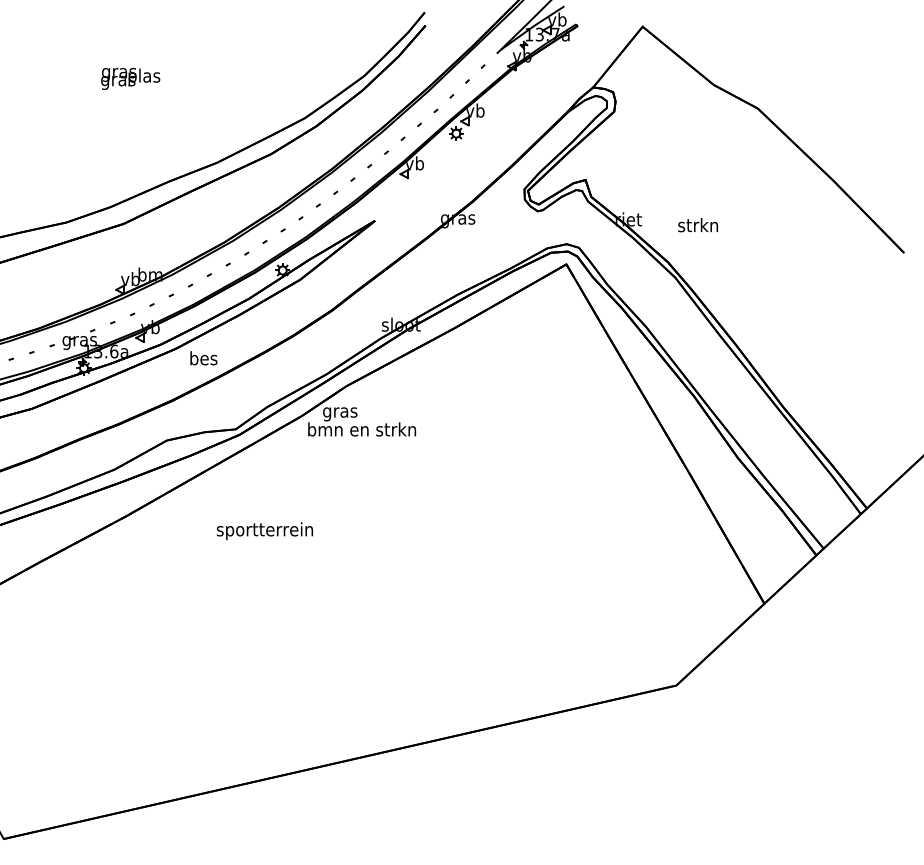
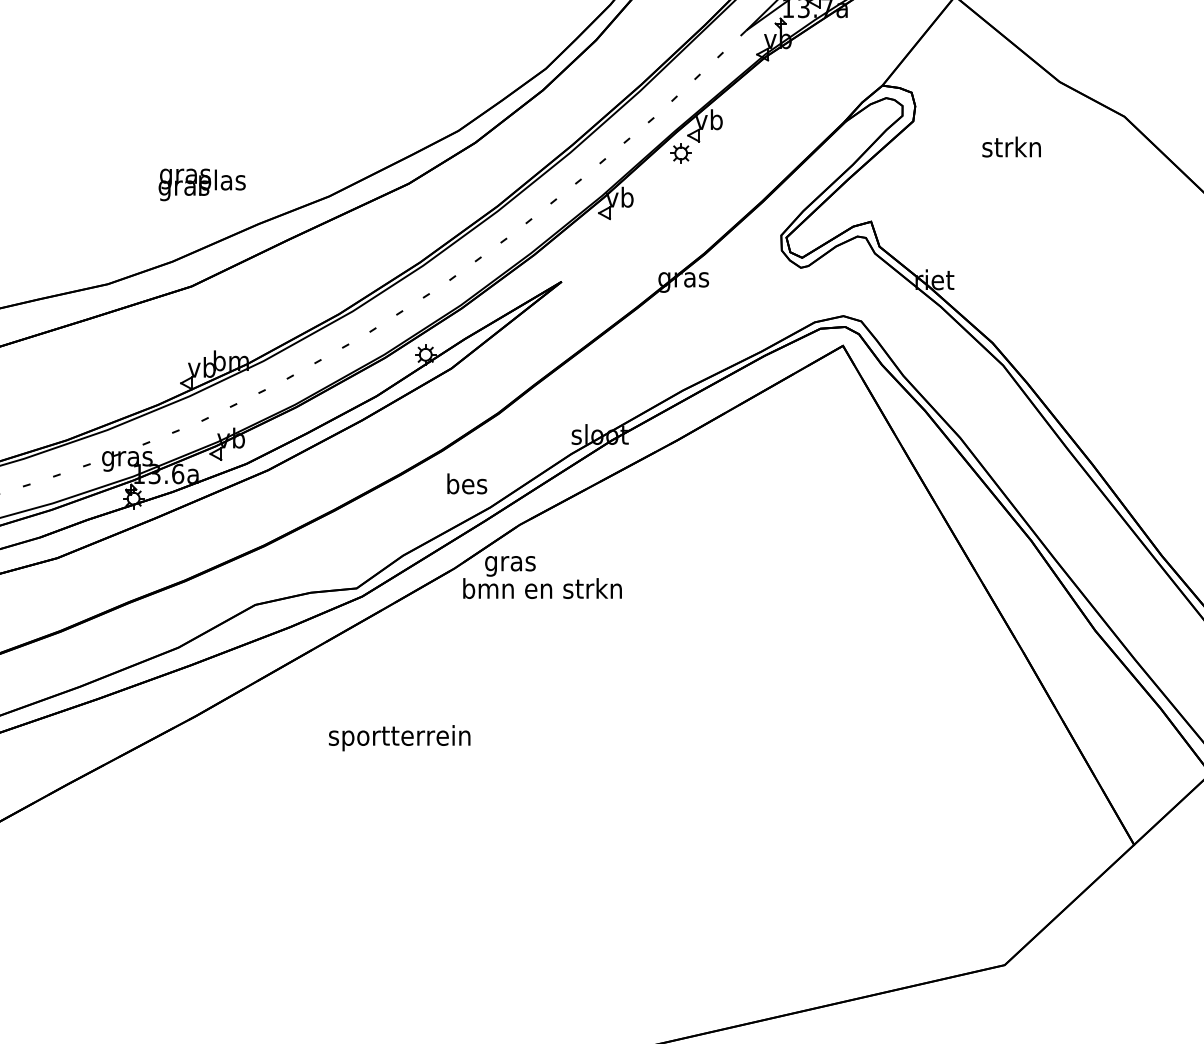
text: (130, 78) -> (201, 184), moved
text: (697, 225) -> (1010, 147), moved
text: (203, 358) -> (466, 484), moved

